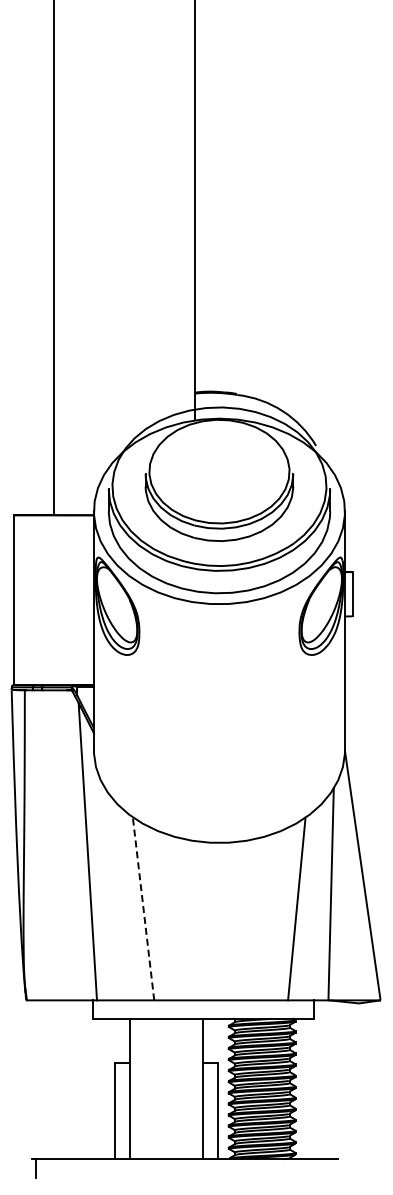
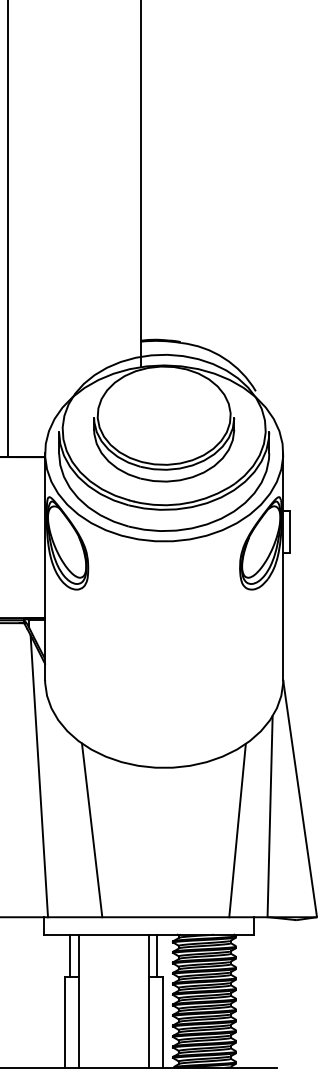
line: (143, 908) -> (92, 830), dashed -> solid
line: (120, 1040) -> (70, 955), added
line: (212, 1040) -> (157, 955), added

